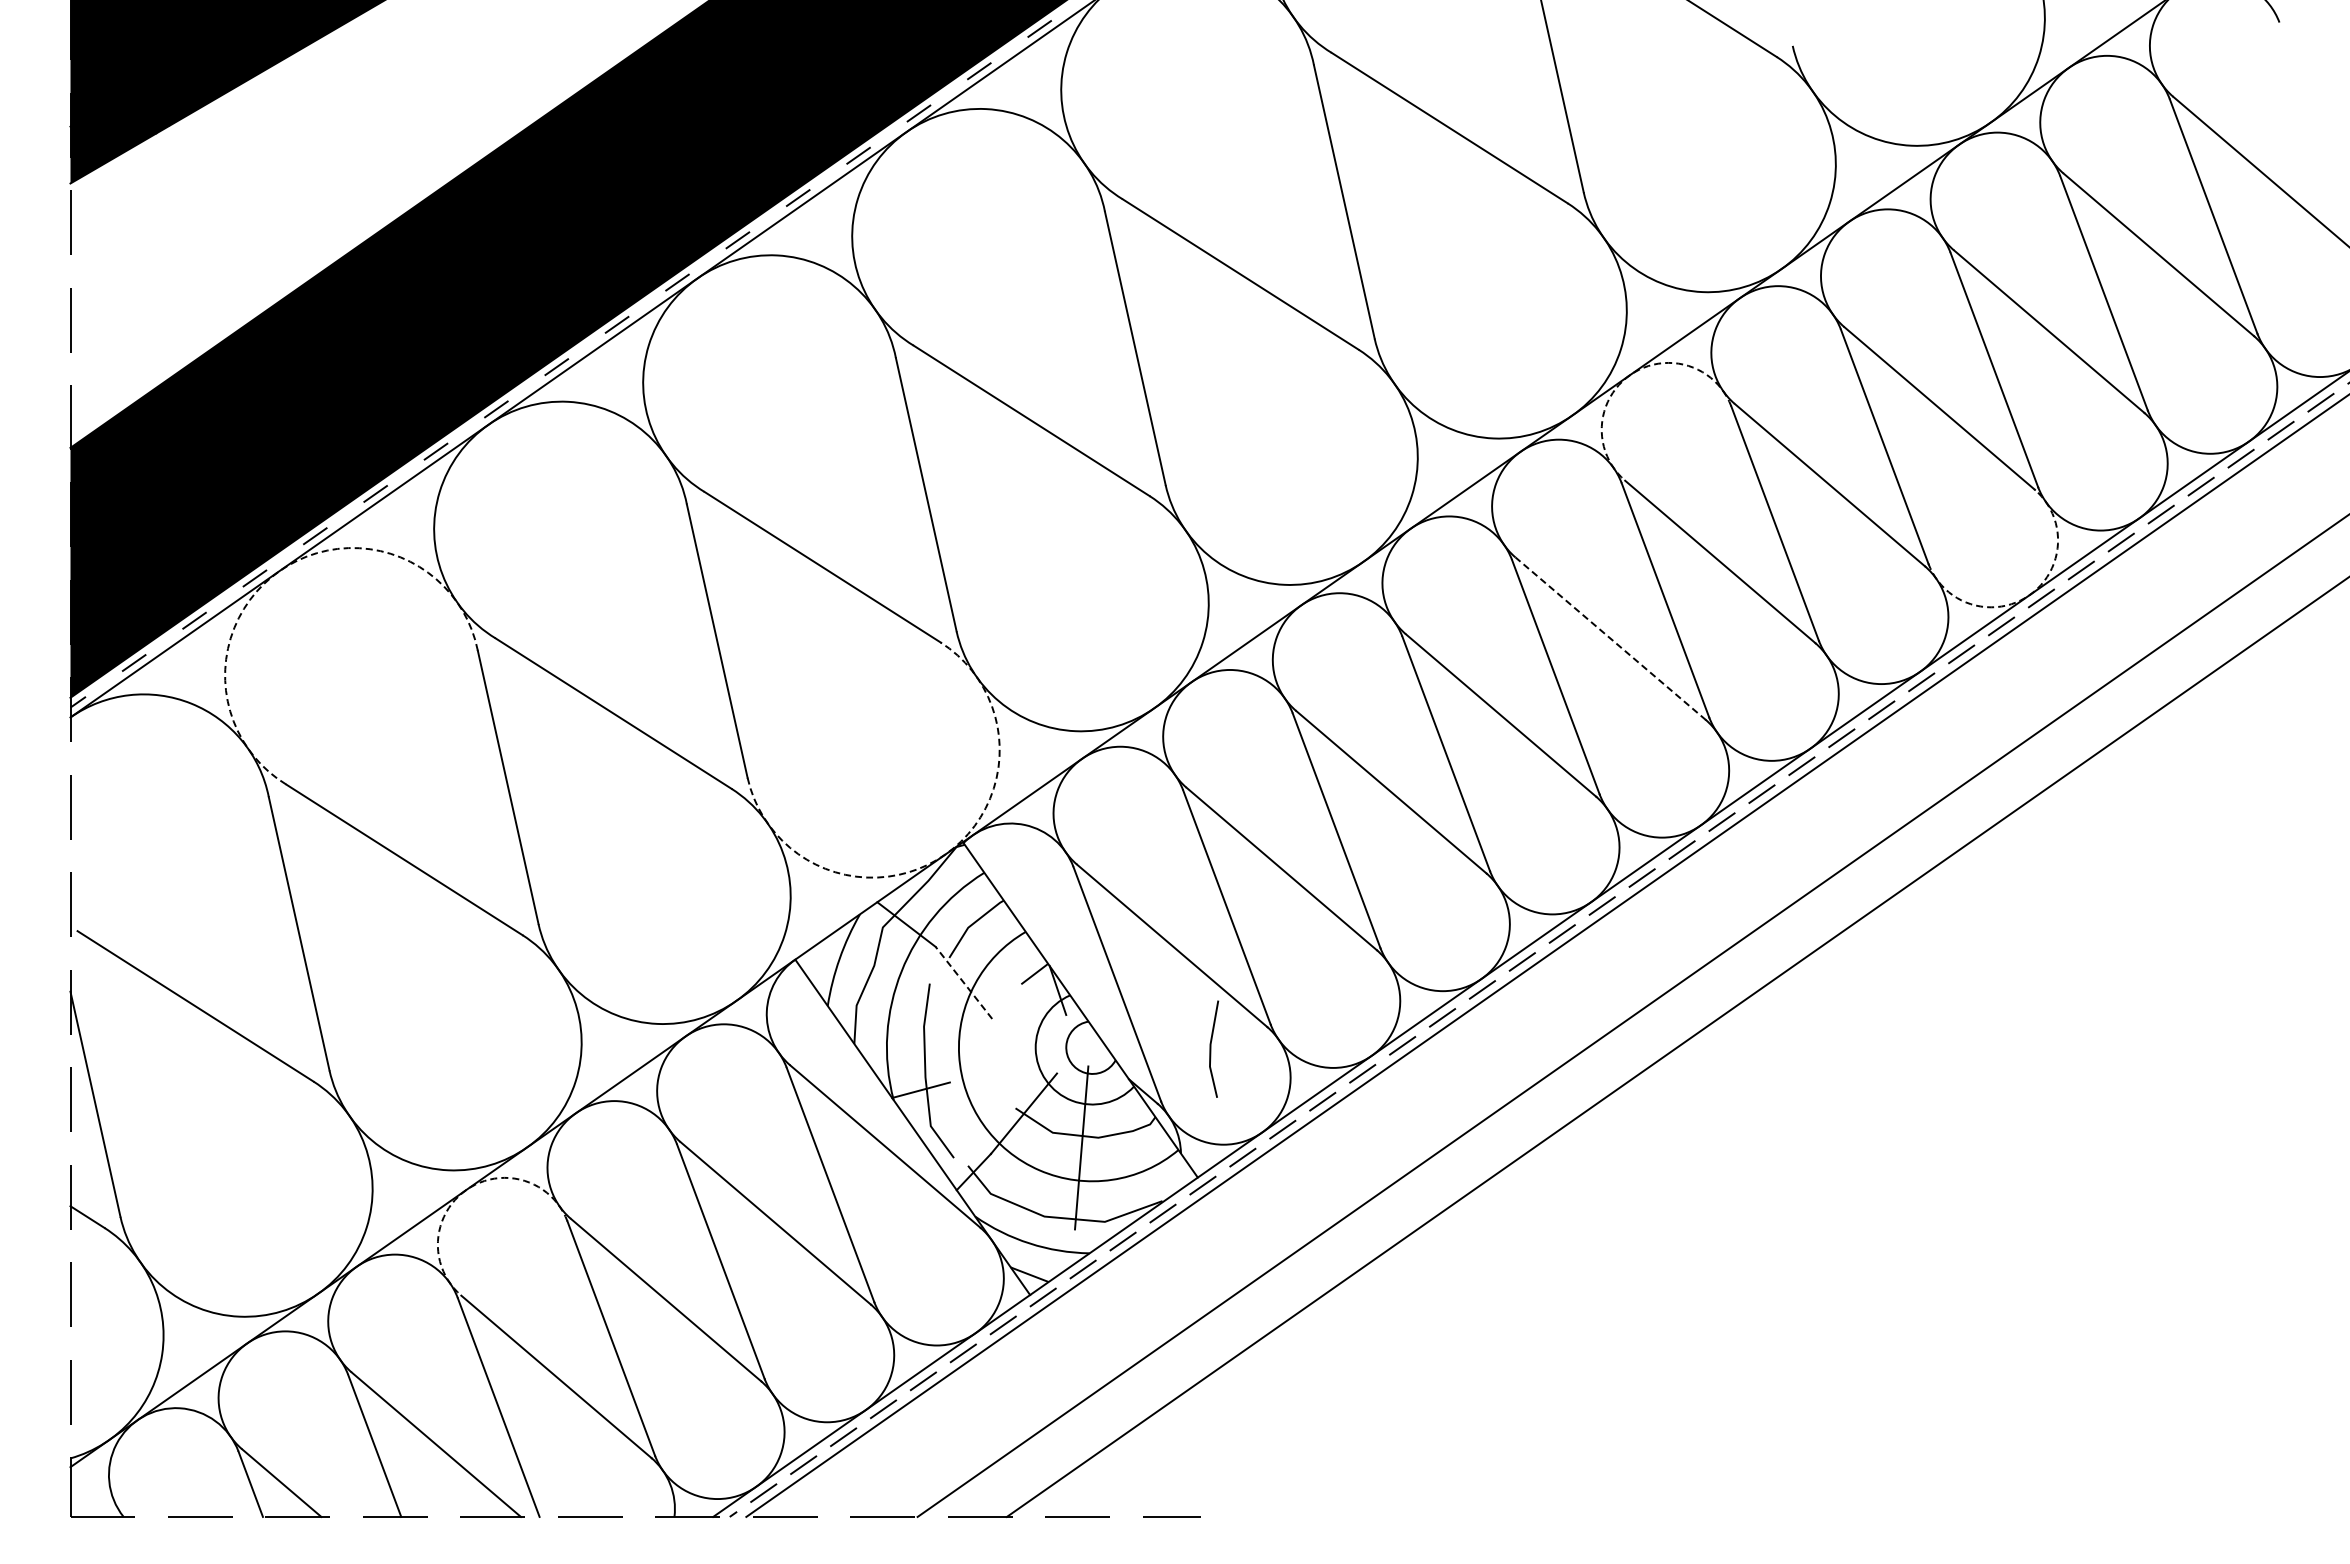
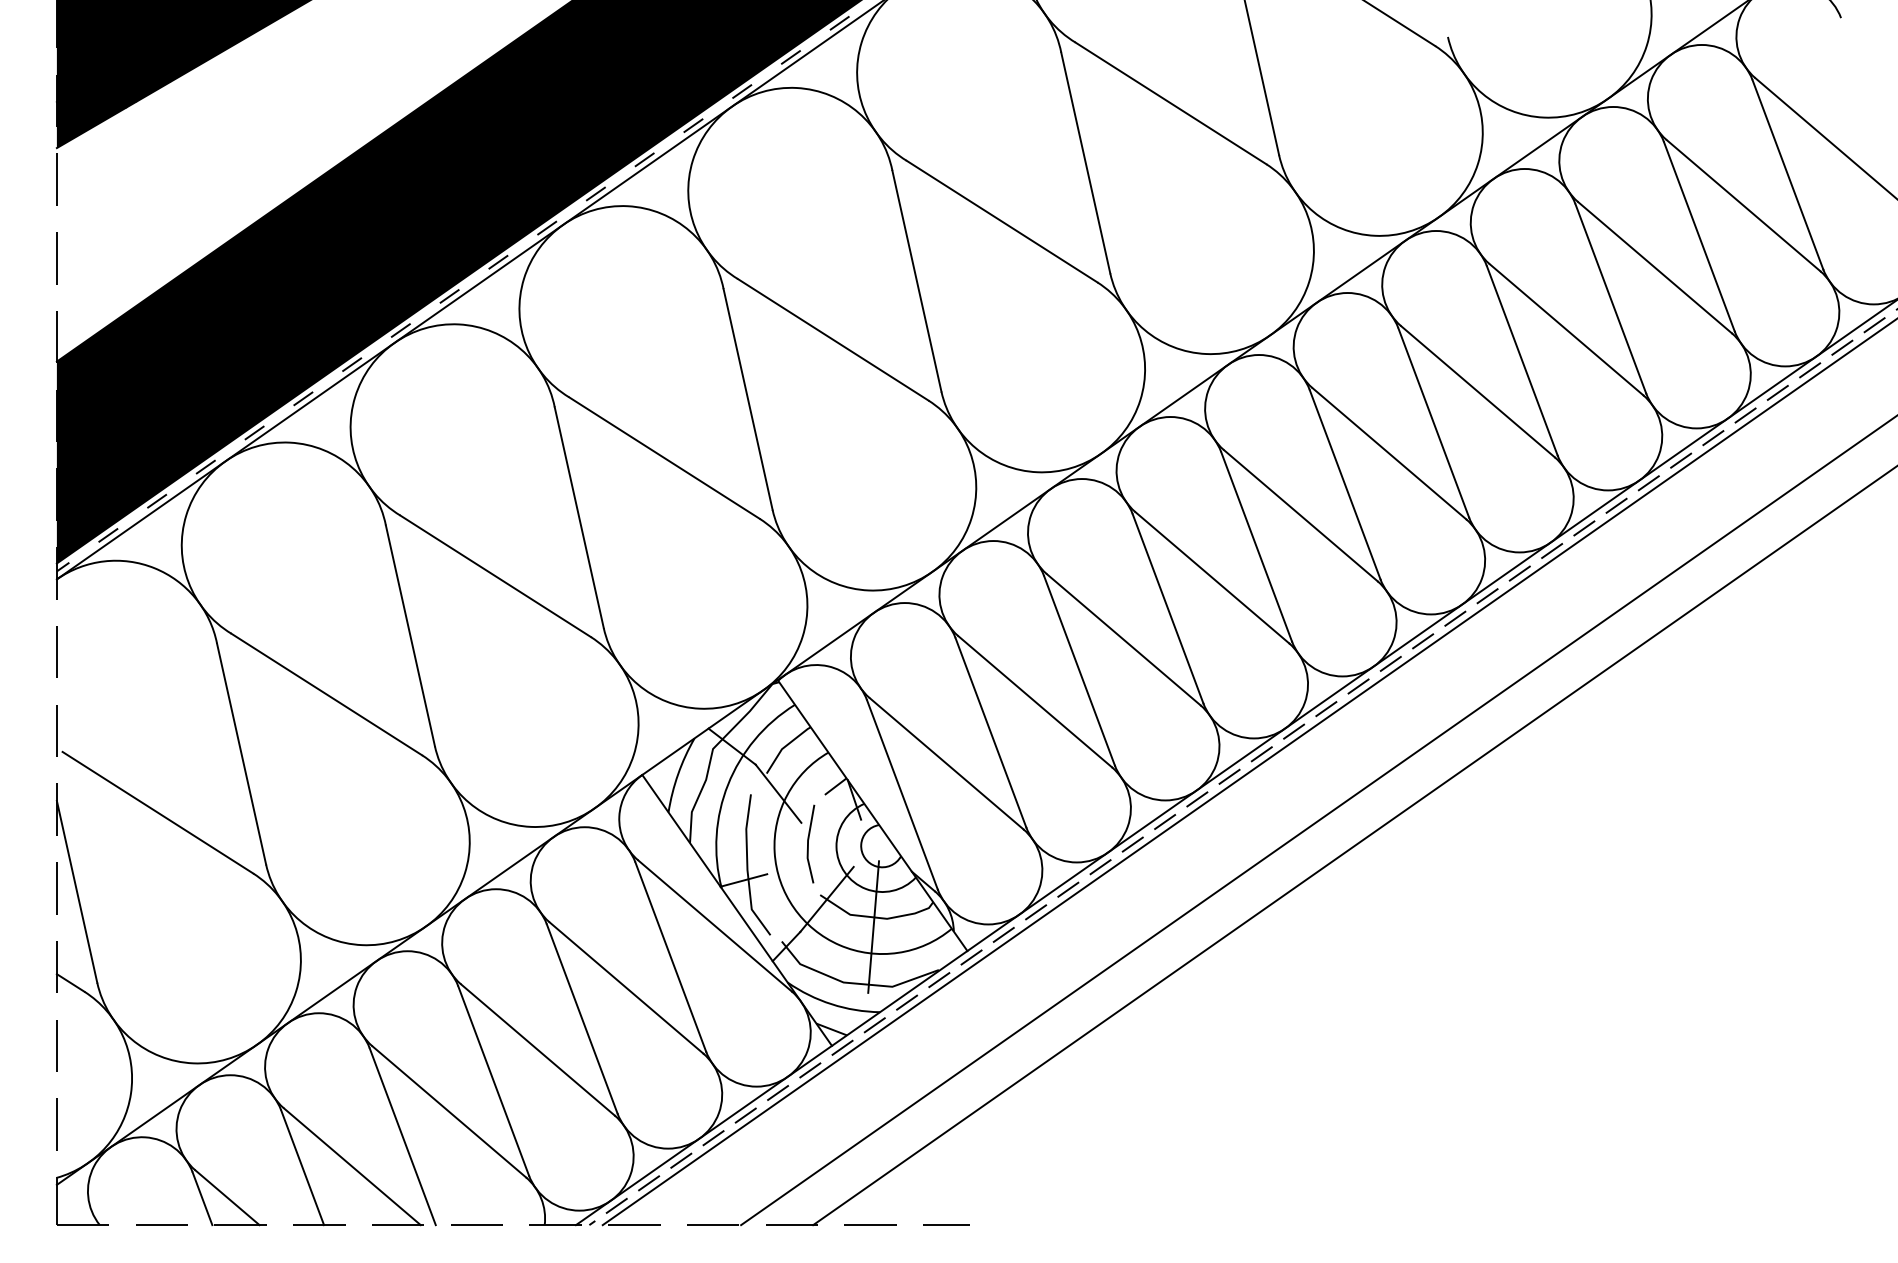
arc: (1630, 375) -> (1316, 303), dashed -> solid
arc: (279, 571) -> (225, 461), dashed -> solid
arc: (2029, 595) -> (1639, 480), dashed -> solid
line: (1610, 638) -> (1300, 515), dashed -> solid
arc: (945, 854) -> (763, 690), dashed -> solid
line: (963, 982) -> (778, 793), dashed -> solid
line: (1211, 1048) -> (808, 843), moved
arc: (466, 1189) -> (376, 960), dashed -> solid

